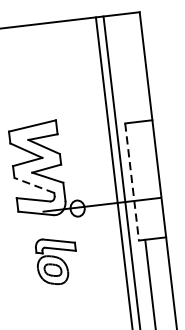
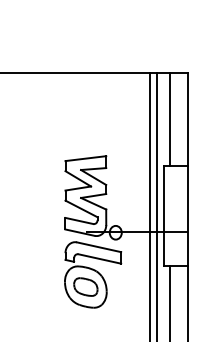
line: (124, 68) -> (169, 119), added
line: (132, 182) -> (164, 216), dashed -> solid
line: (34, 184) -> (81, 208), dashed -> solid
part: (57, 260) -> (93, 274), size x1.67

